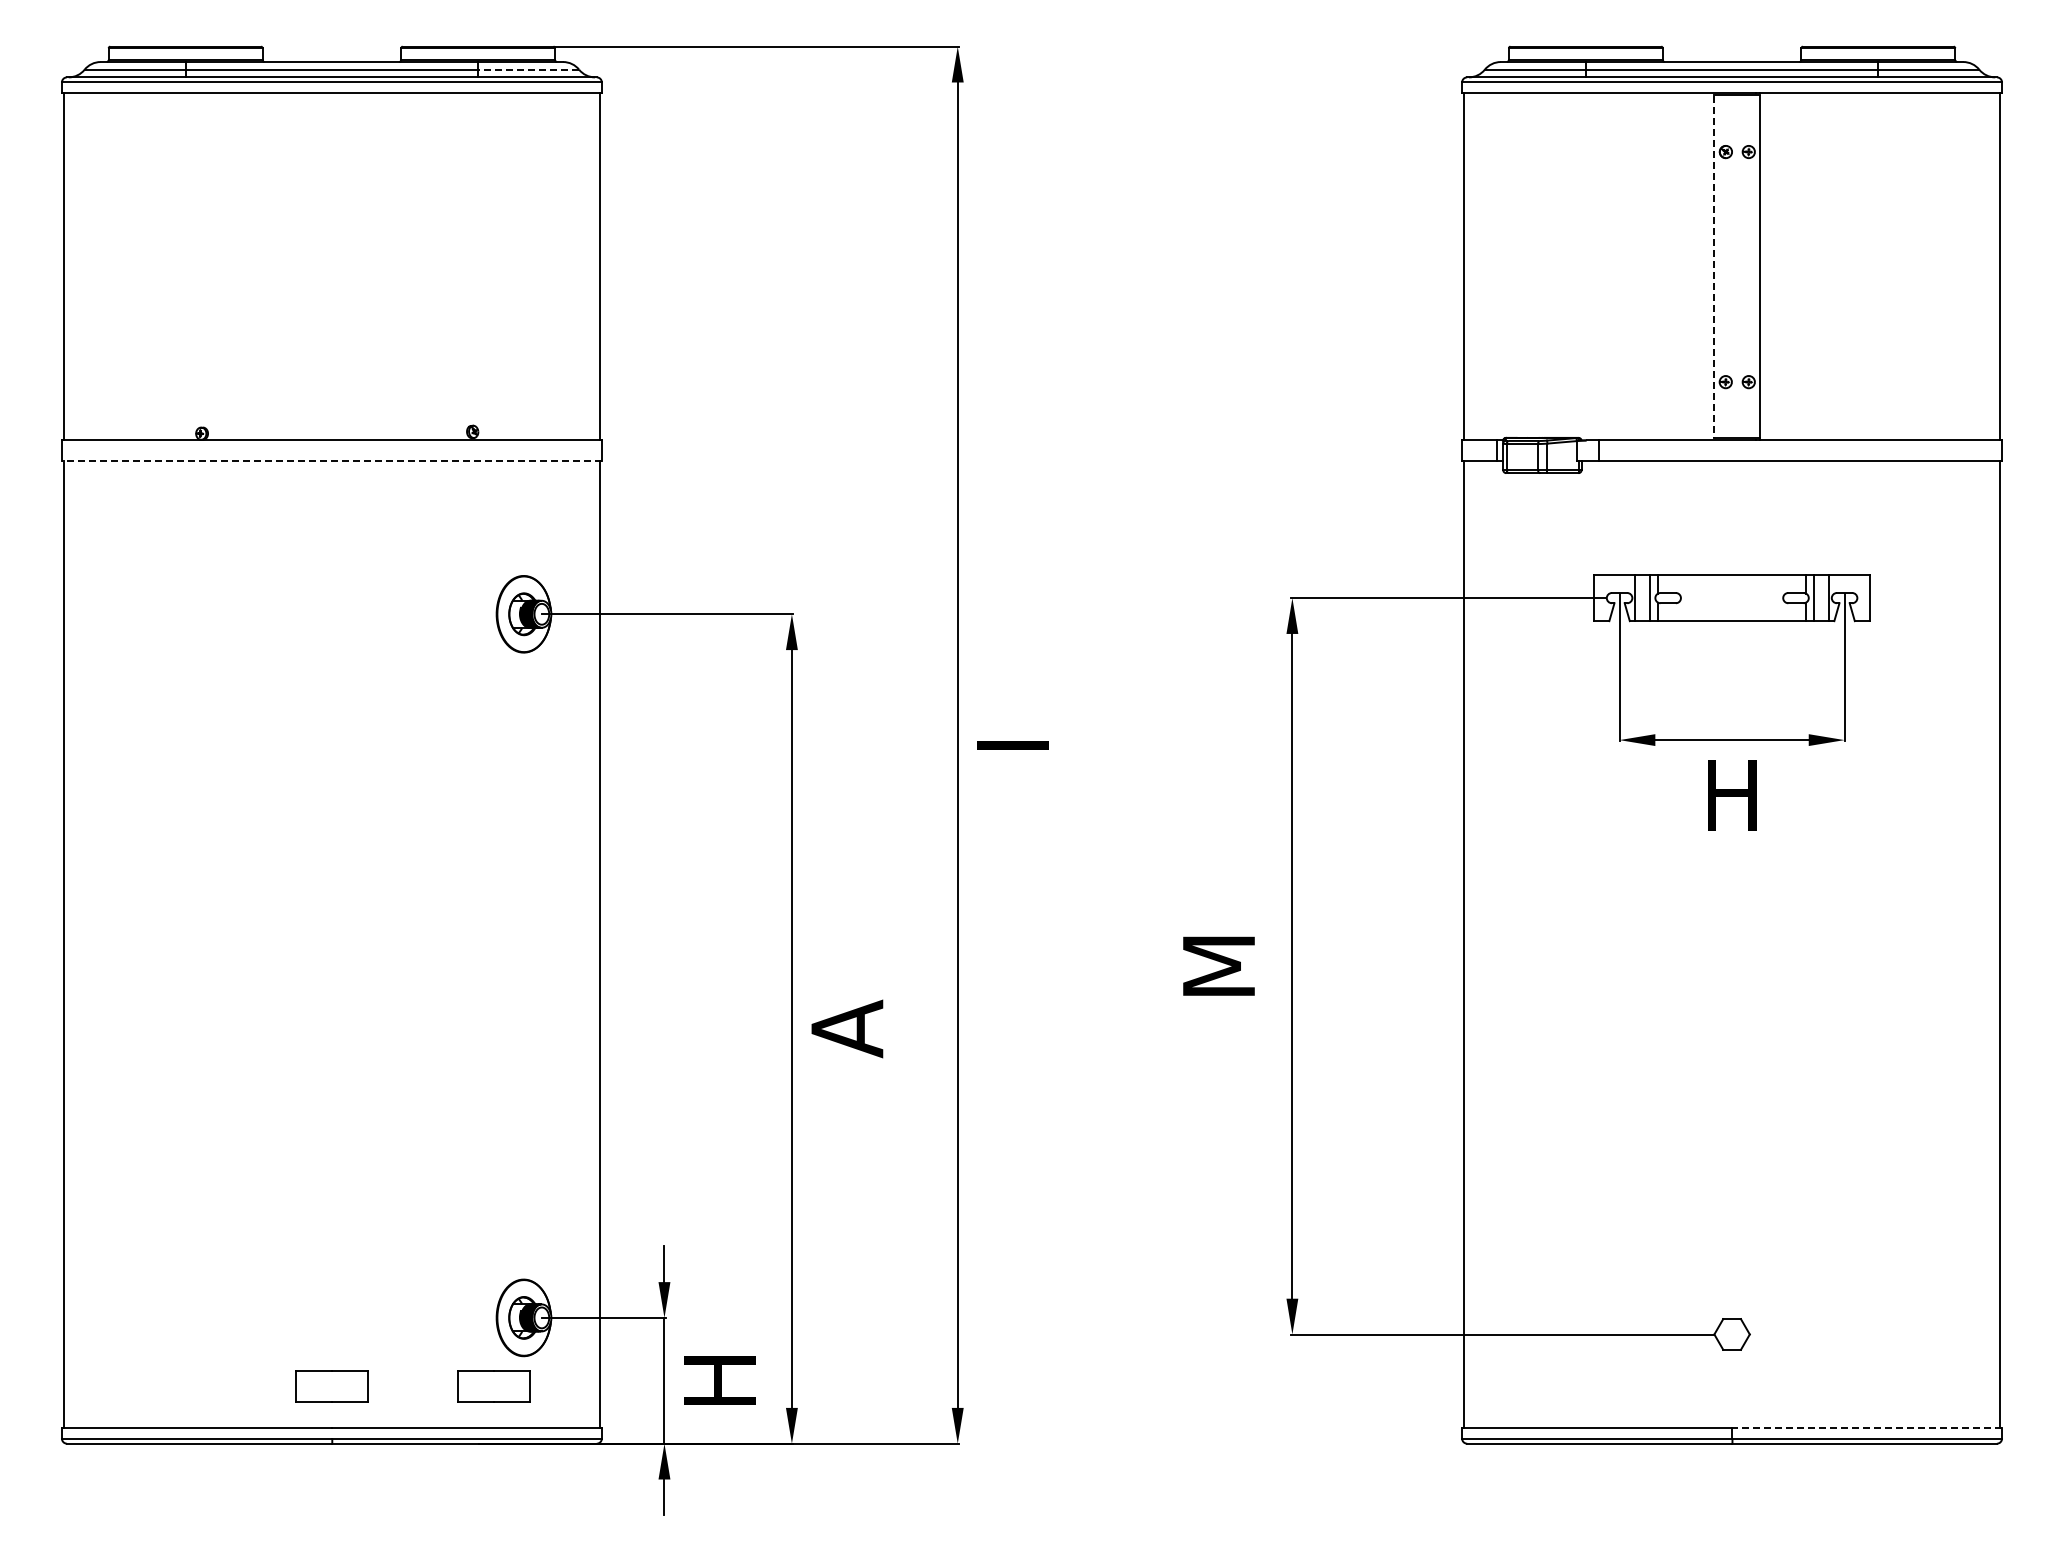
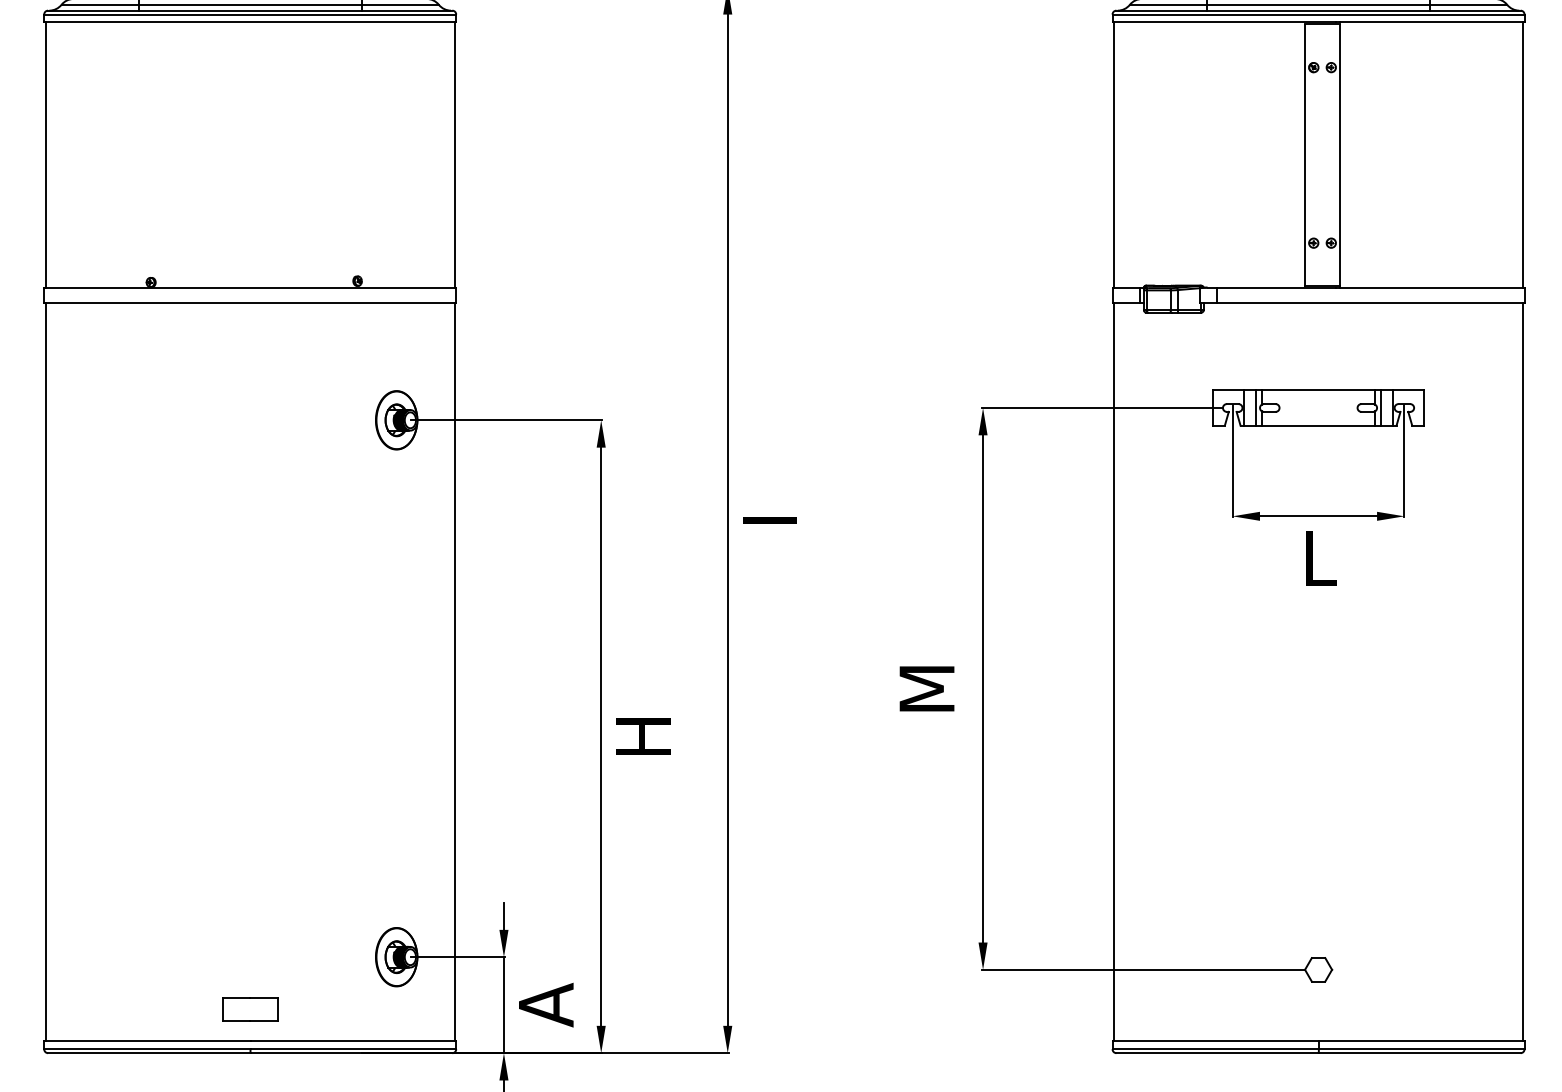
line: (528, 69) -> (400, 4), dashed -> solid
line: (1714, 267) -> (1305, 155), dashed -> solid
line: (331, 460) -> (249, 302), dashed -> solid
text: (1732, 795) -> (1318, 558), H -> L
text: (847, 1028) -> (643, 736), A -> H
text: (719, 1380) -> (545, 1004), H -> A
part: (493, 1386) -> (373, 1009), removed
line: (1867, 1428) -> (1421, 1041), dashed -> solid

